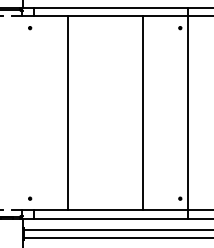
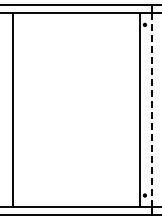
line: (67, 113) -> (13, 110), moved
line: (142, 113) -> (140, 110), moved
line: (187, 113) -> (152, 110), solid -> dashed

